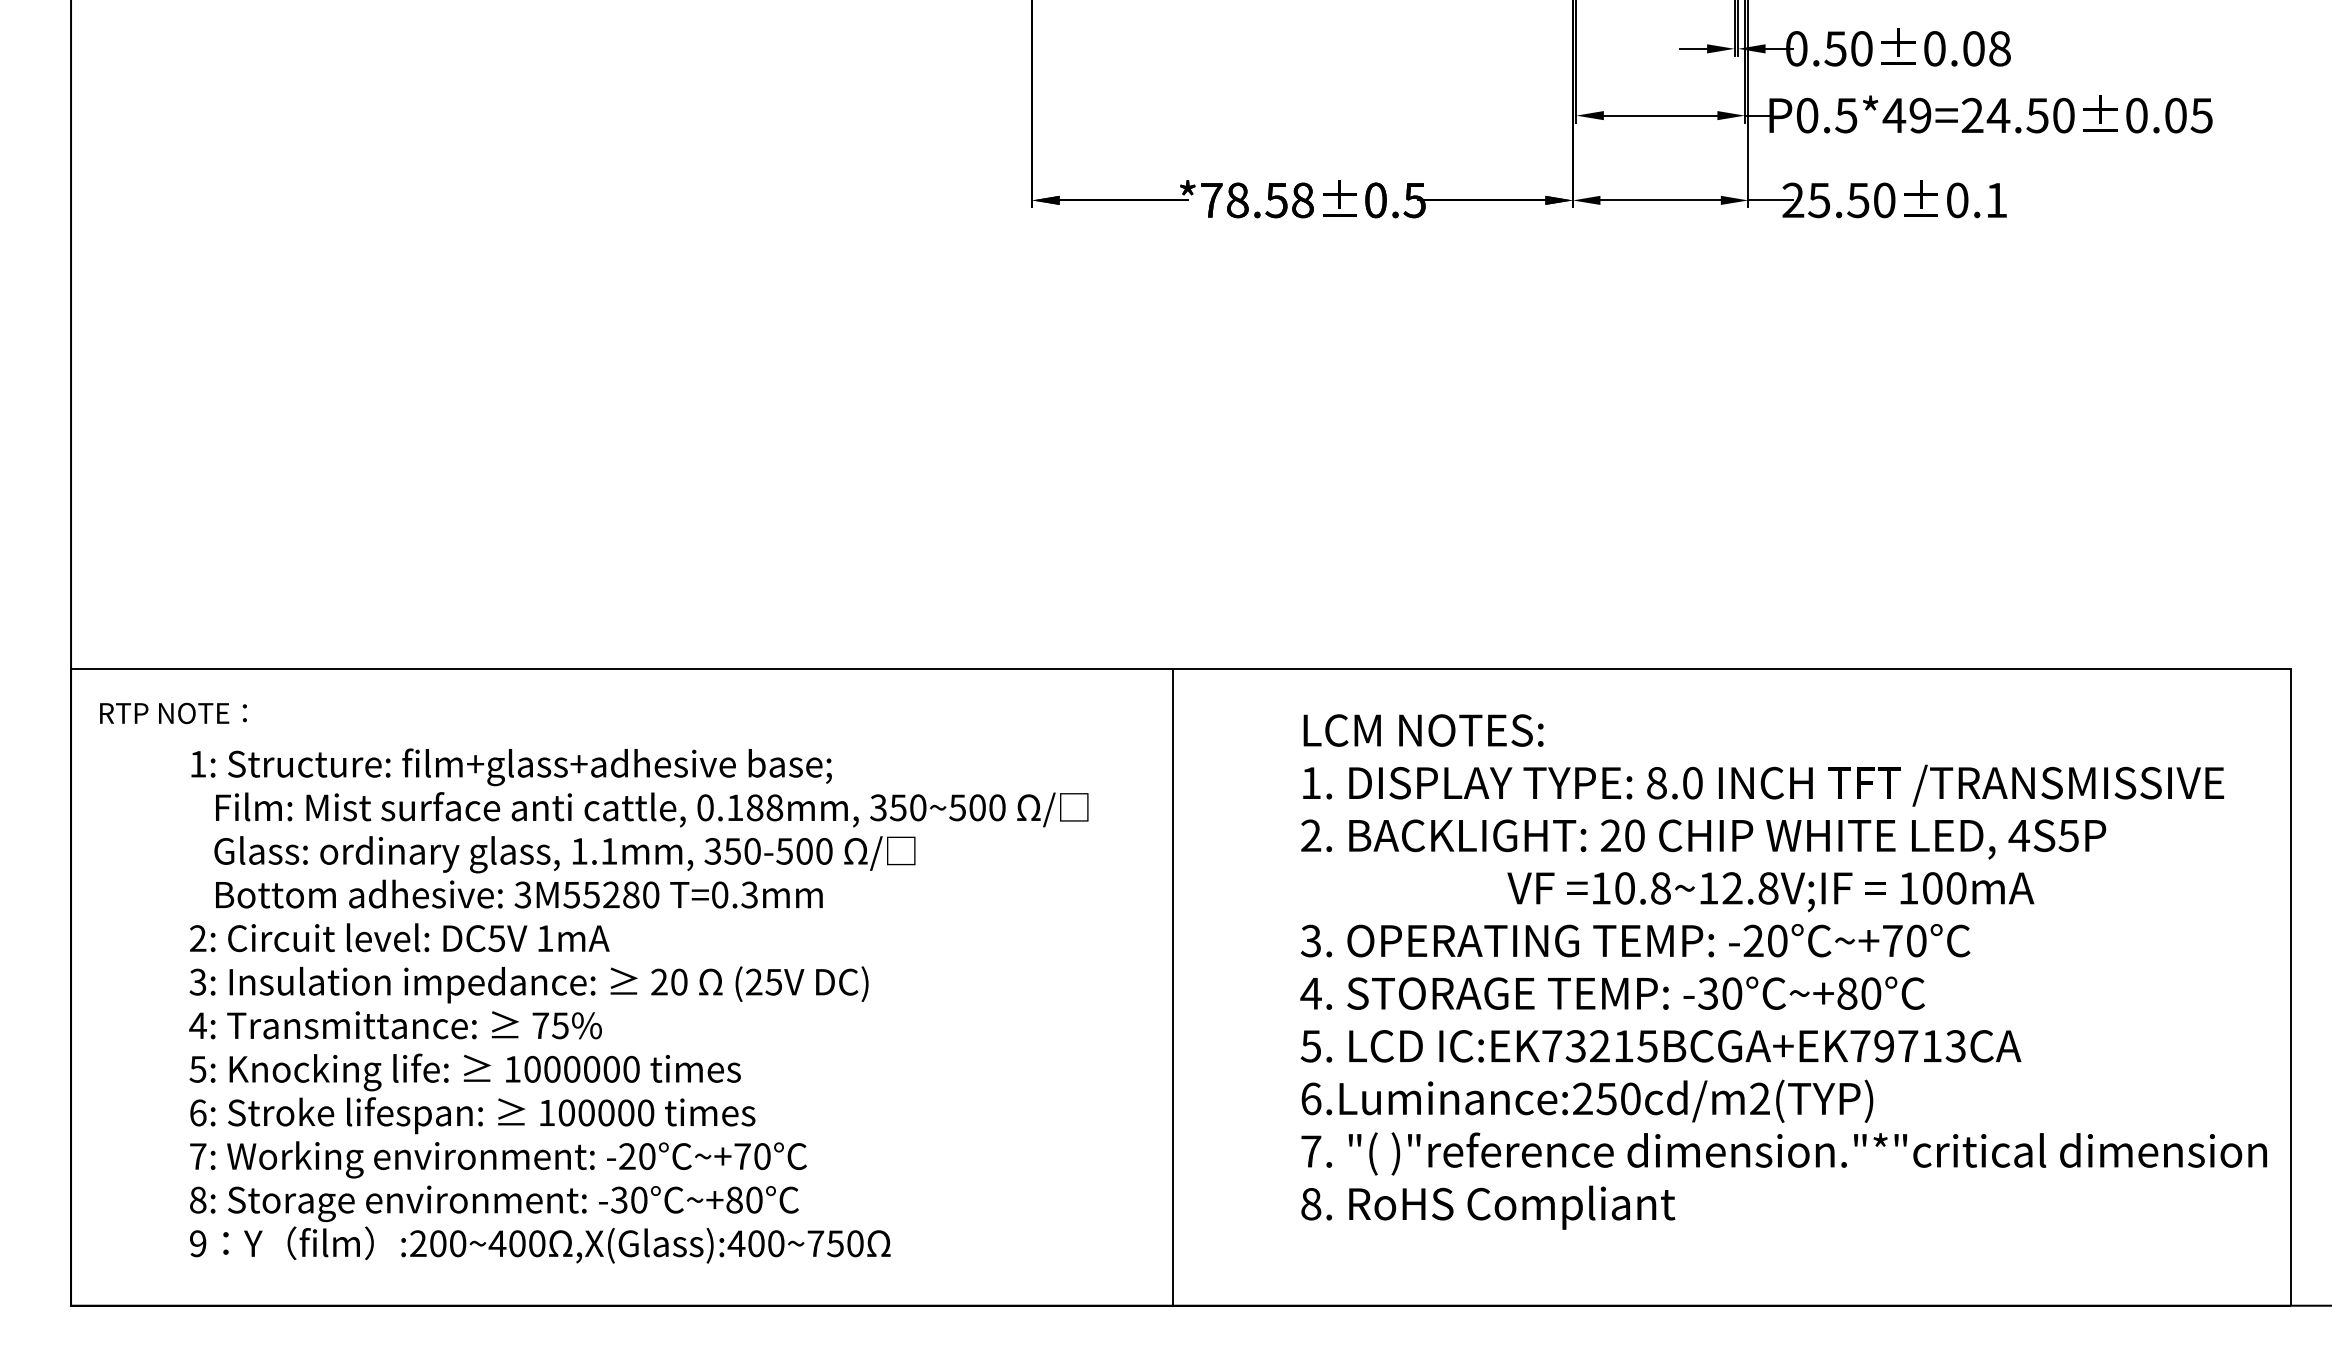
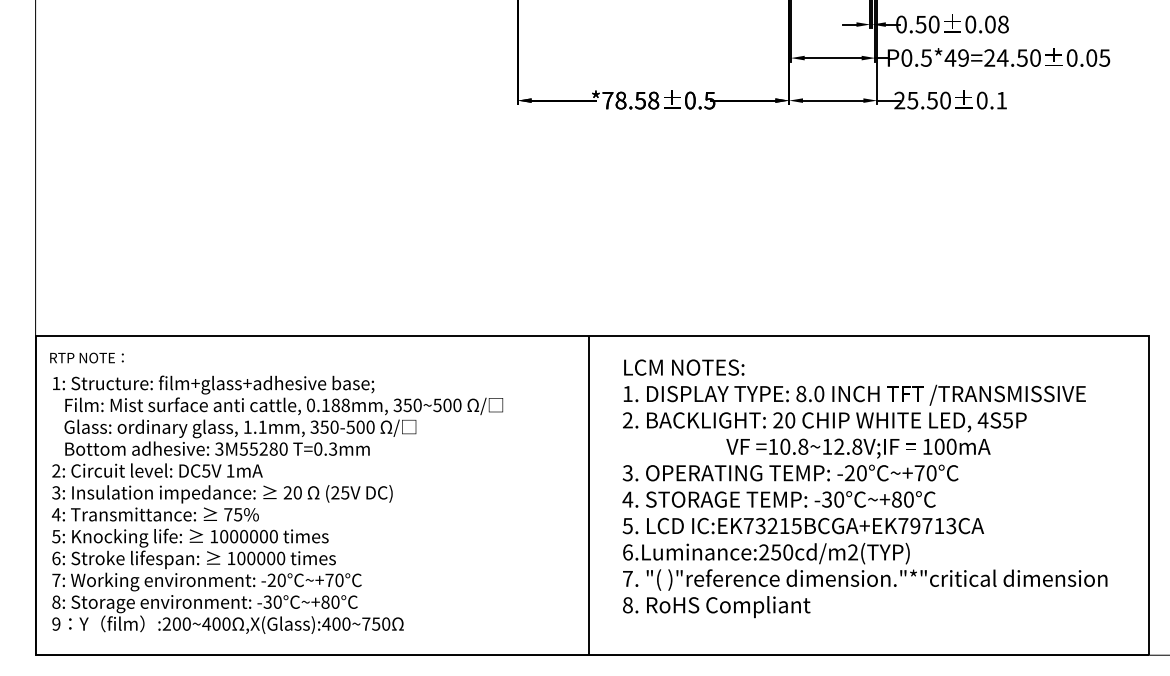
text: (1782, 971) -> (864, 488), moved
text: (638, 1005) -> (277, 504), moved

